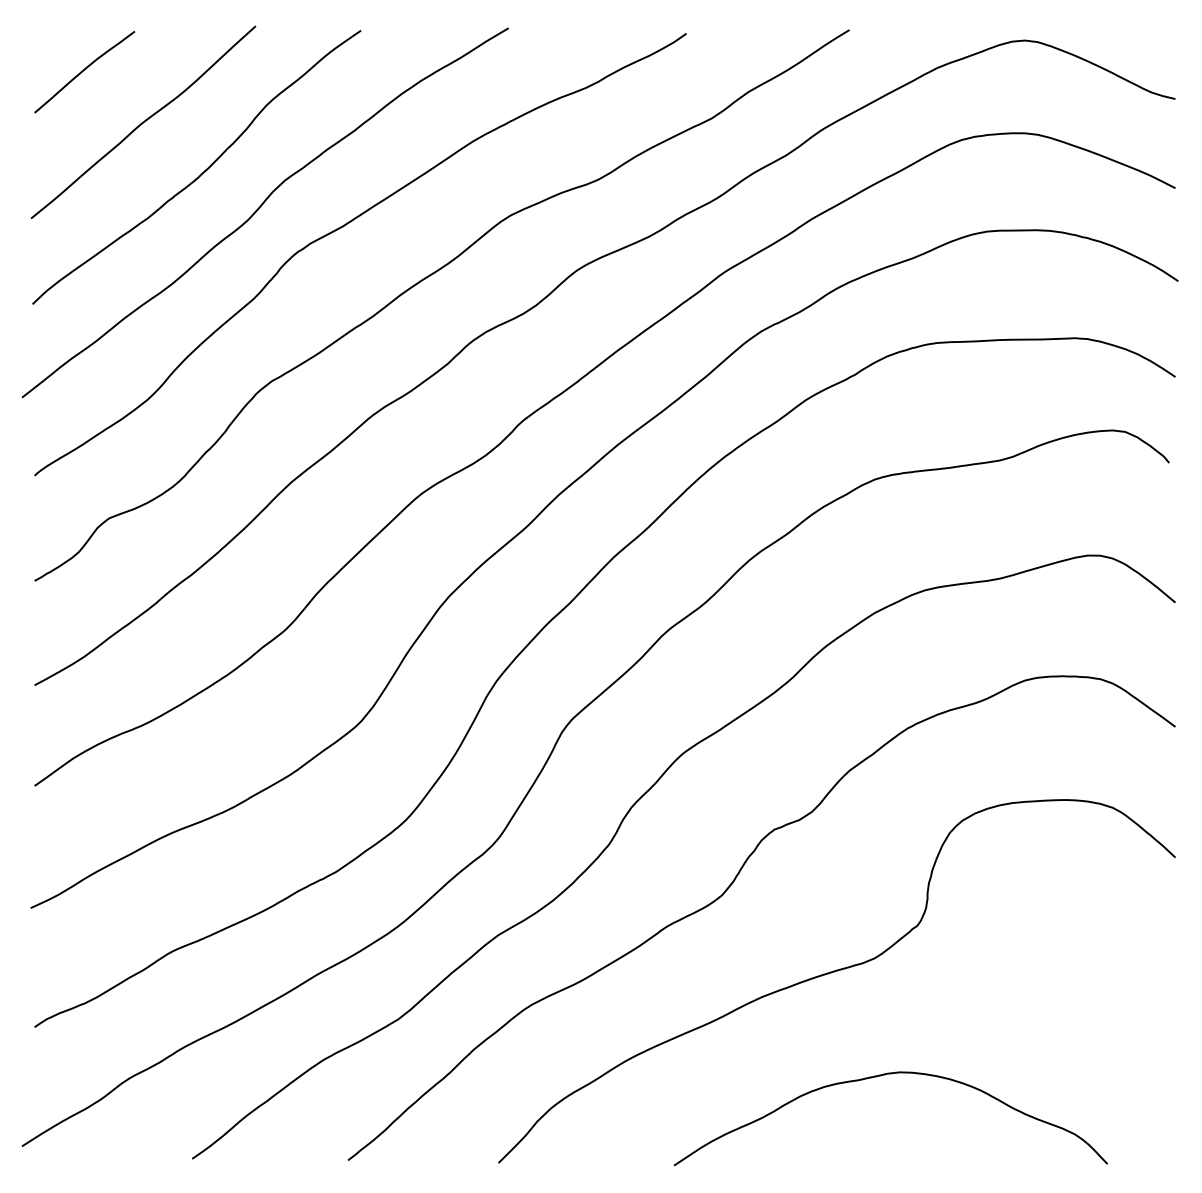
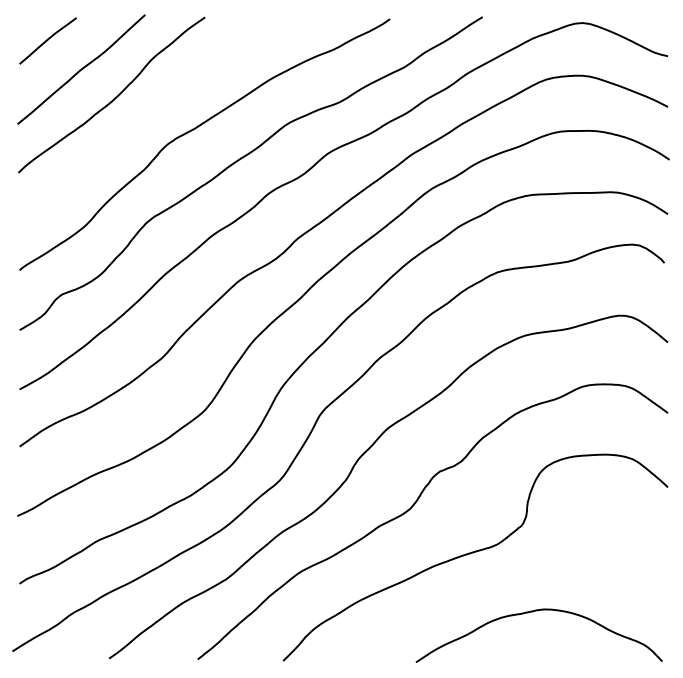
curve: (261, 208) -> (148, 118), removed
curve: (880, 1077) -> (533, 612), moved

